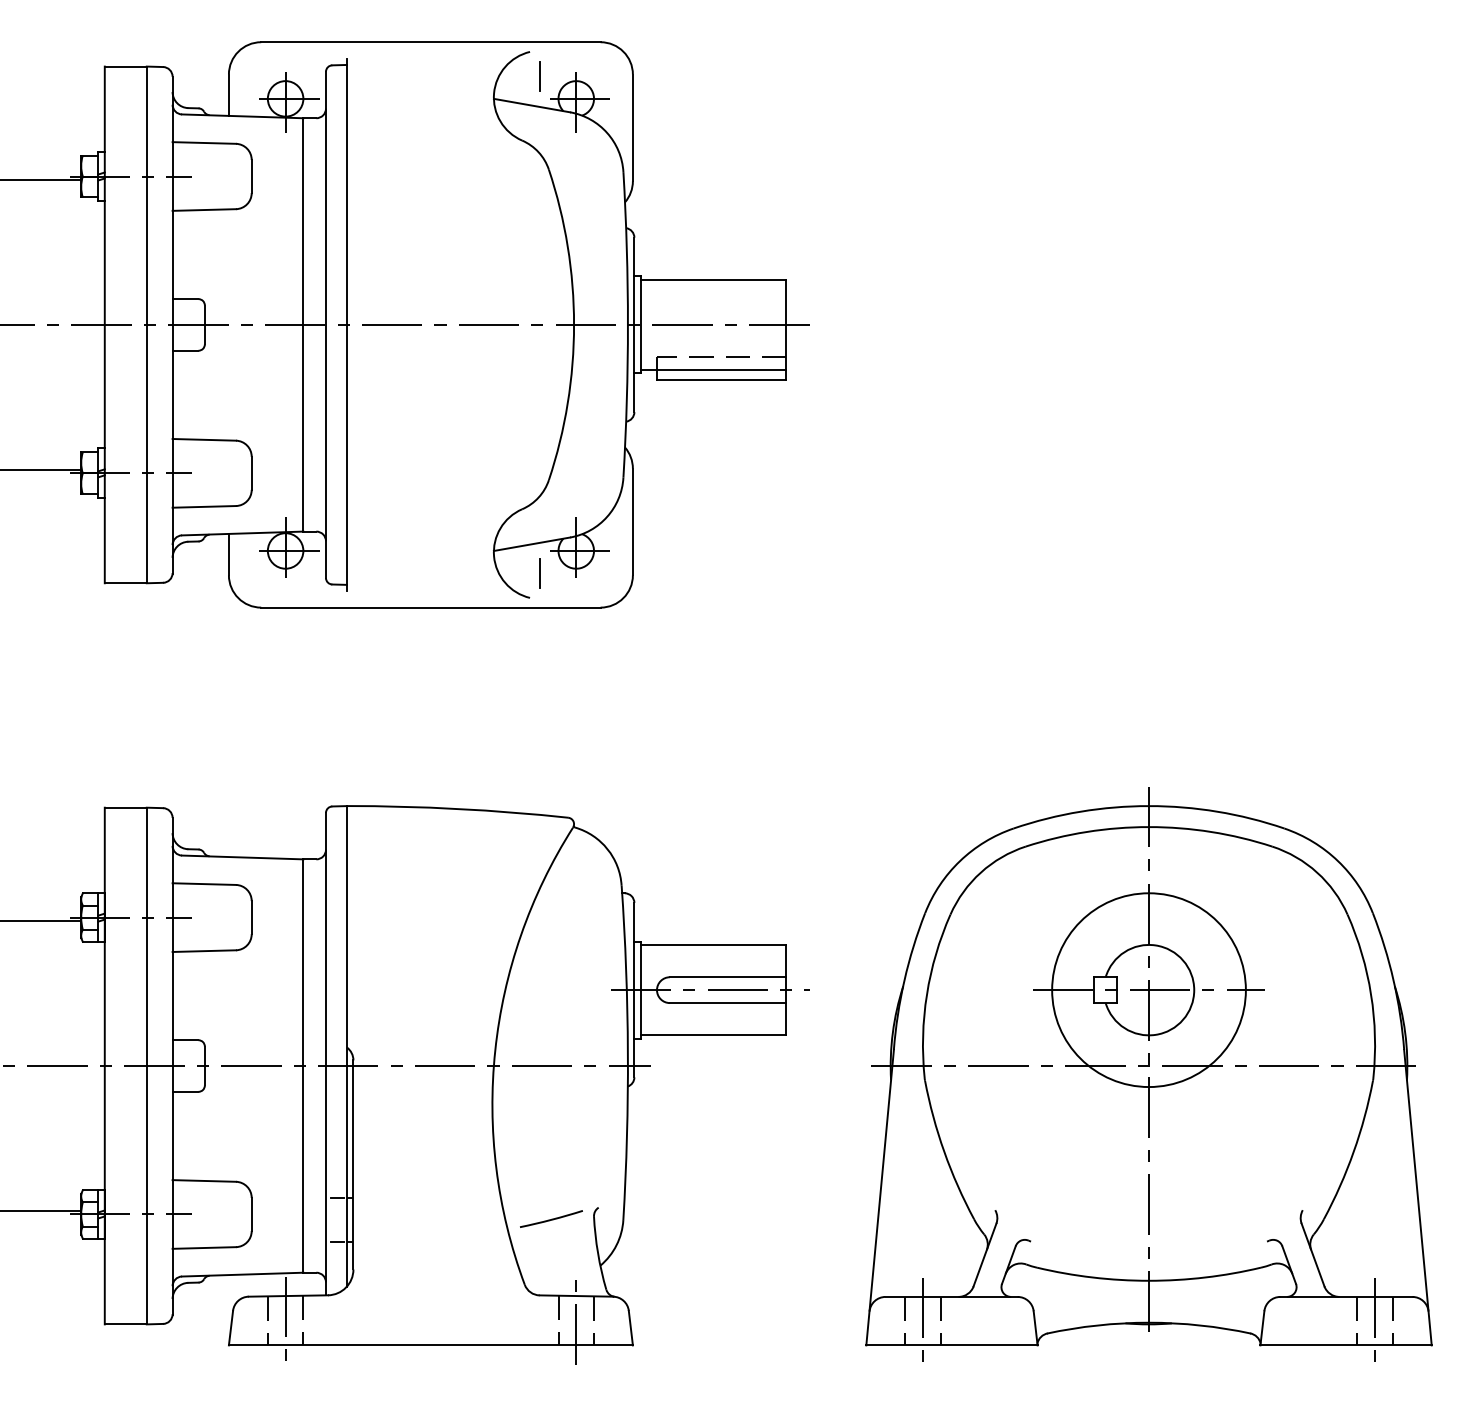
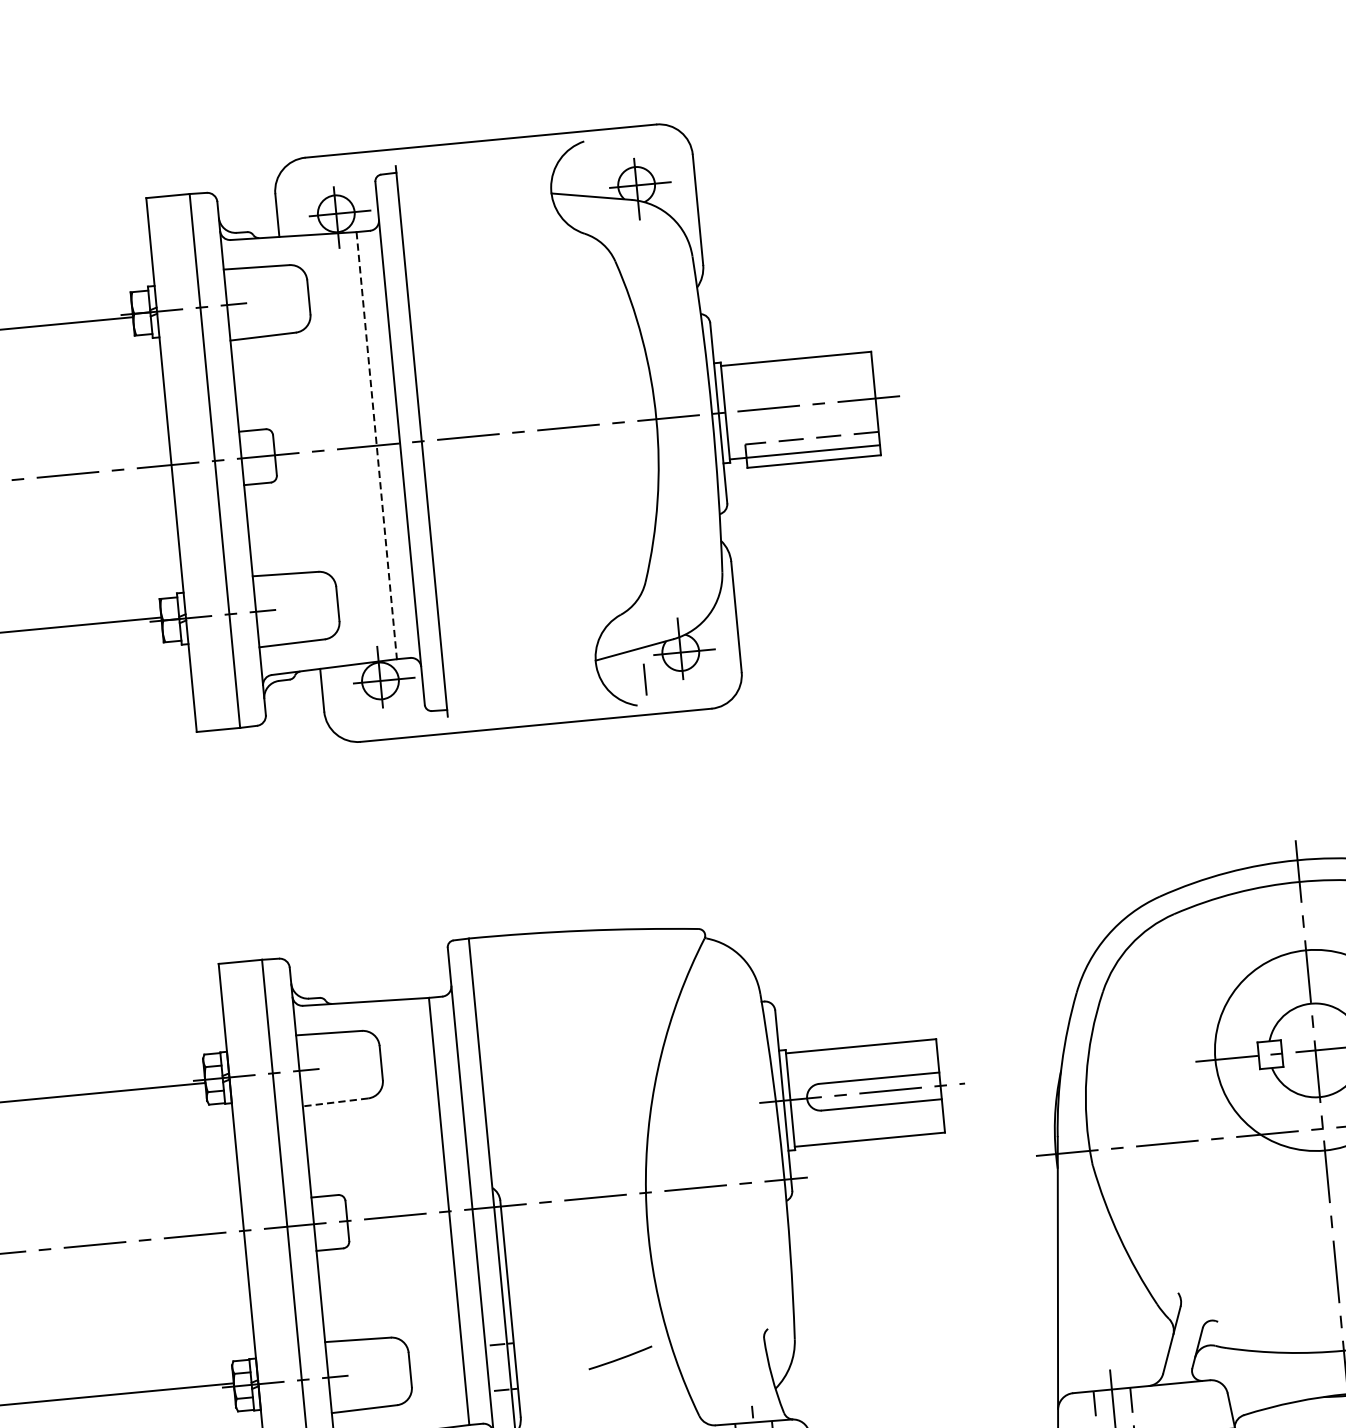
line: (539, 75) -> (596, 164), removed
line: (303, 324) -> (376, 445), solid -> dashed
line: (204, 951) -> (335, 1102), solid -> dashed
line: (551, 1218) -> (620, 1357), moved

